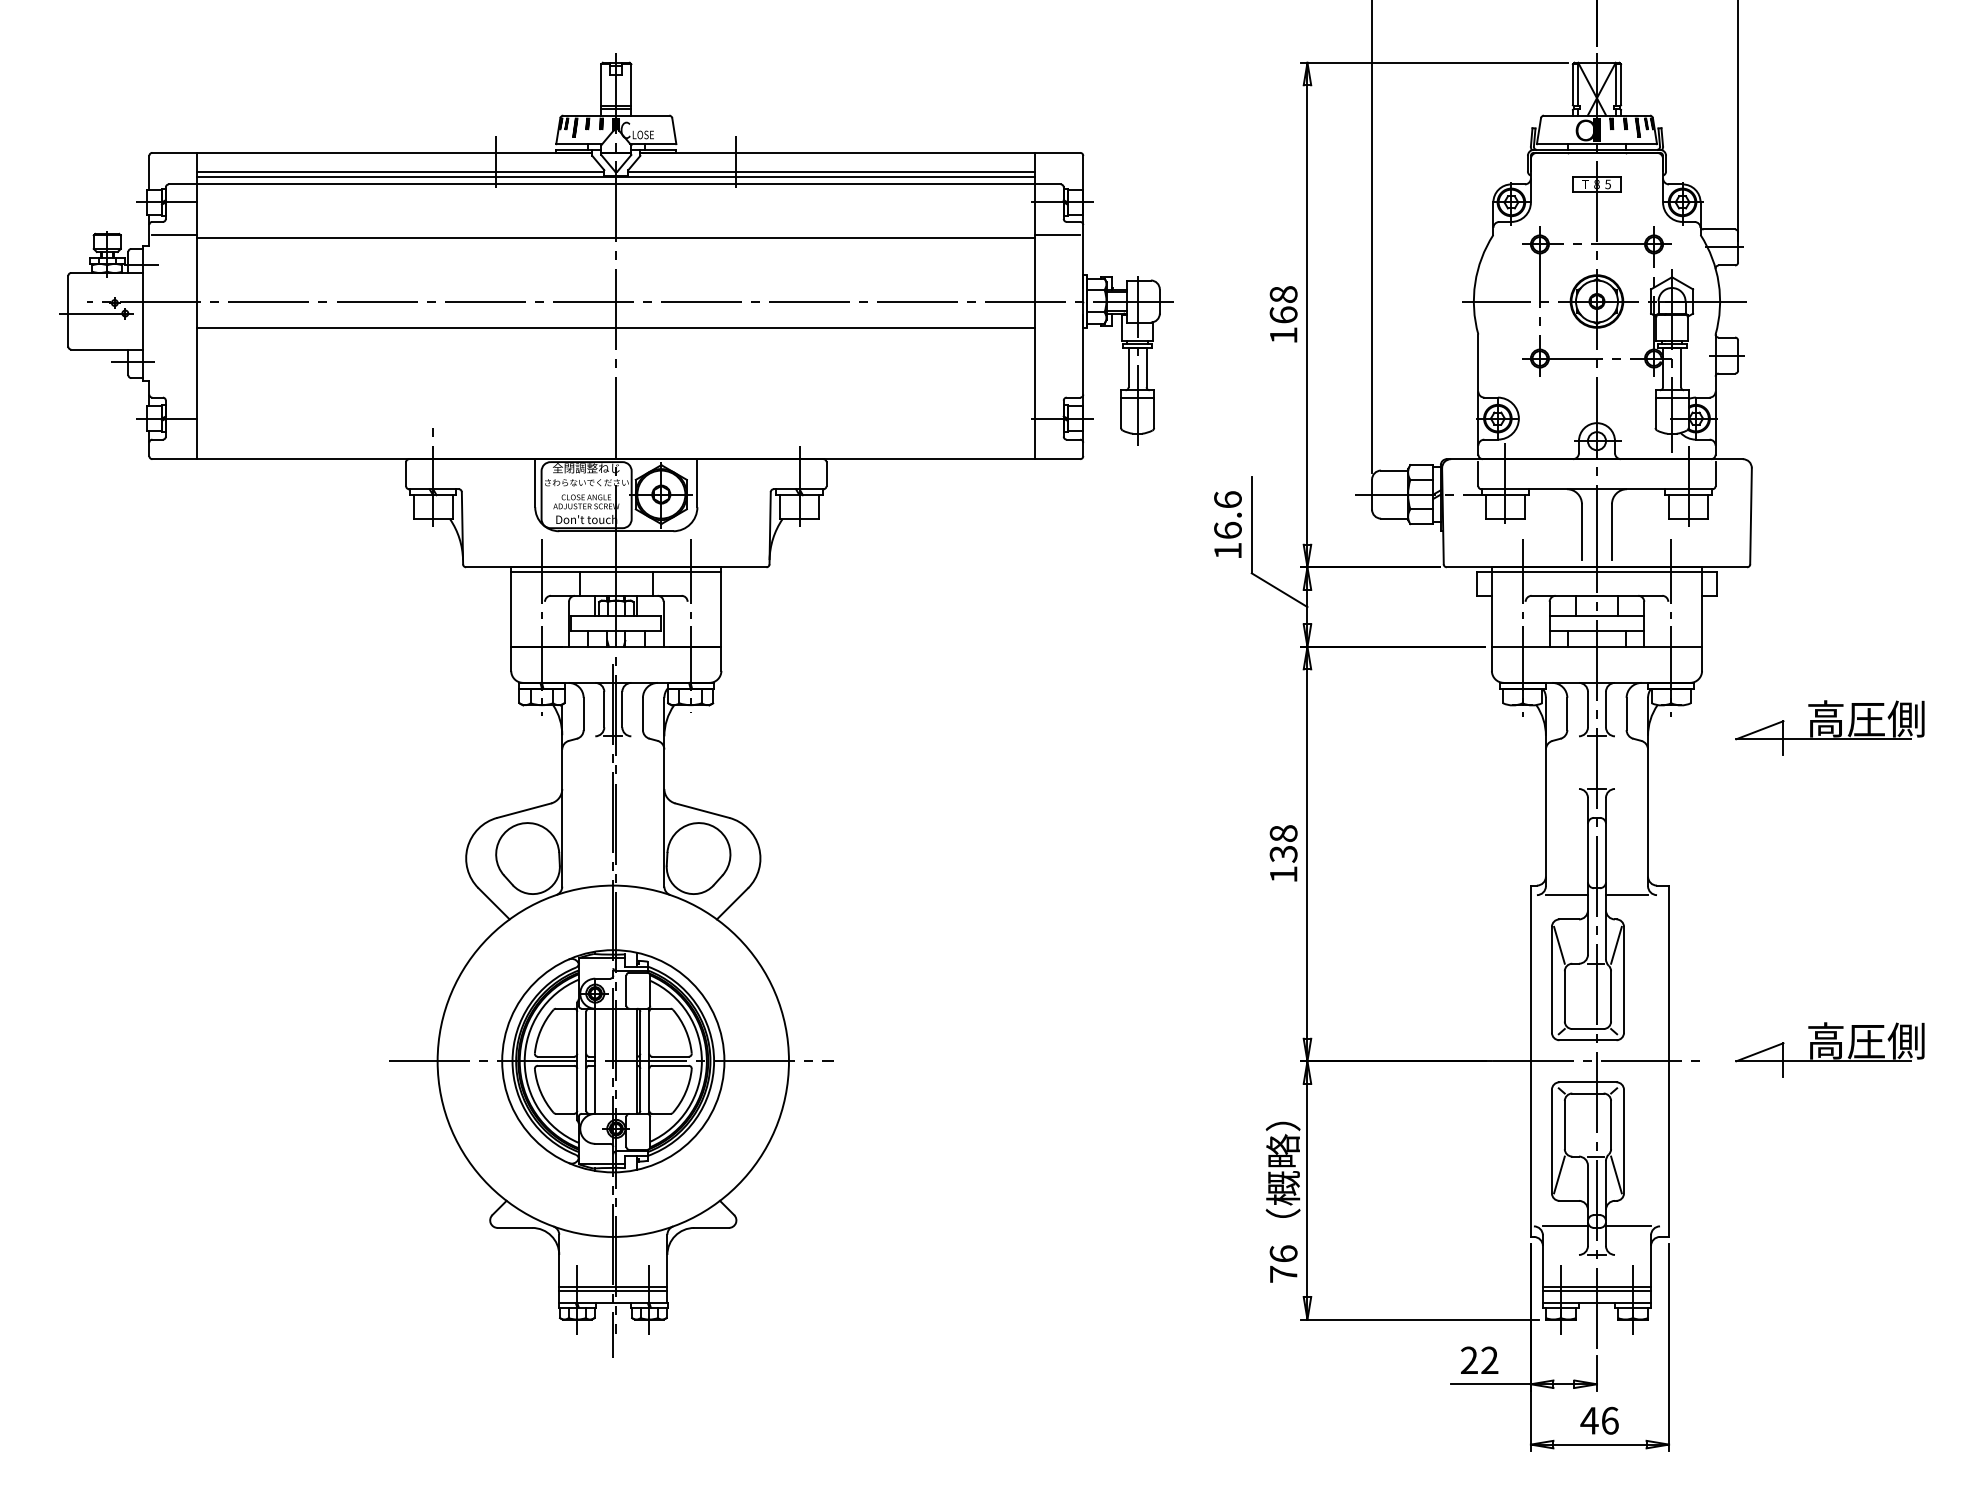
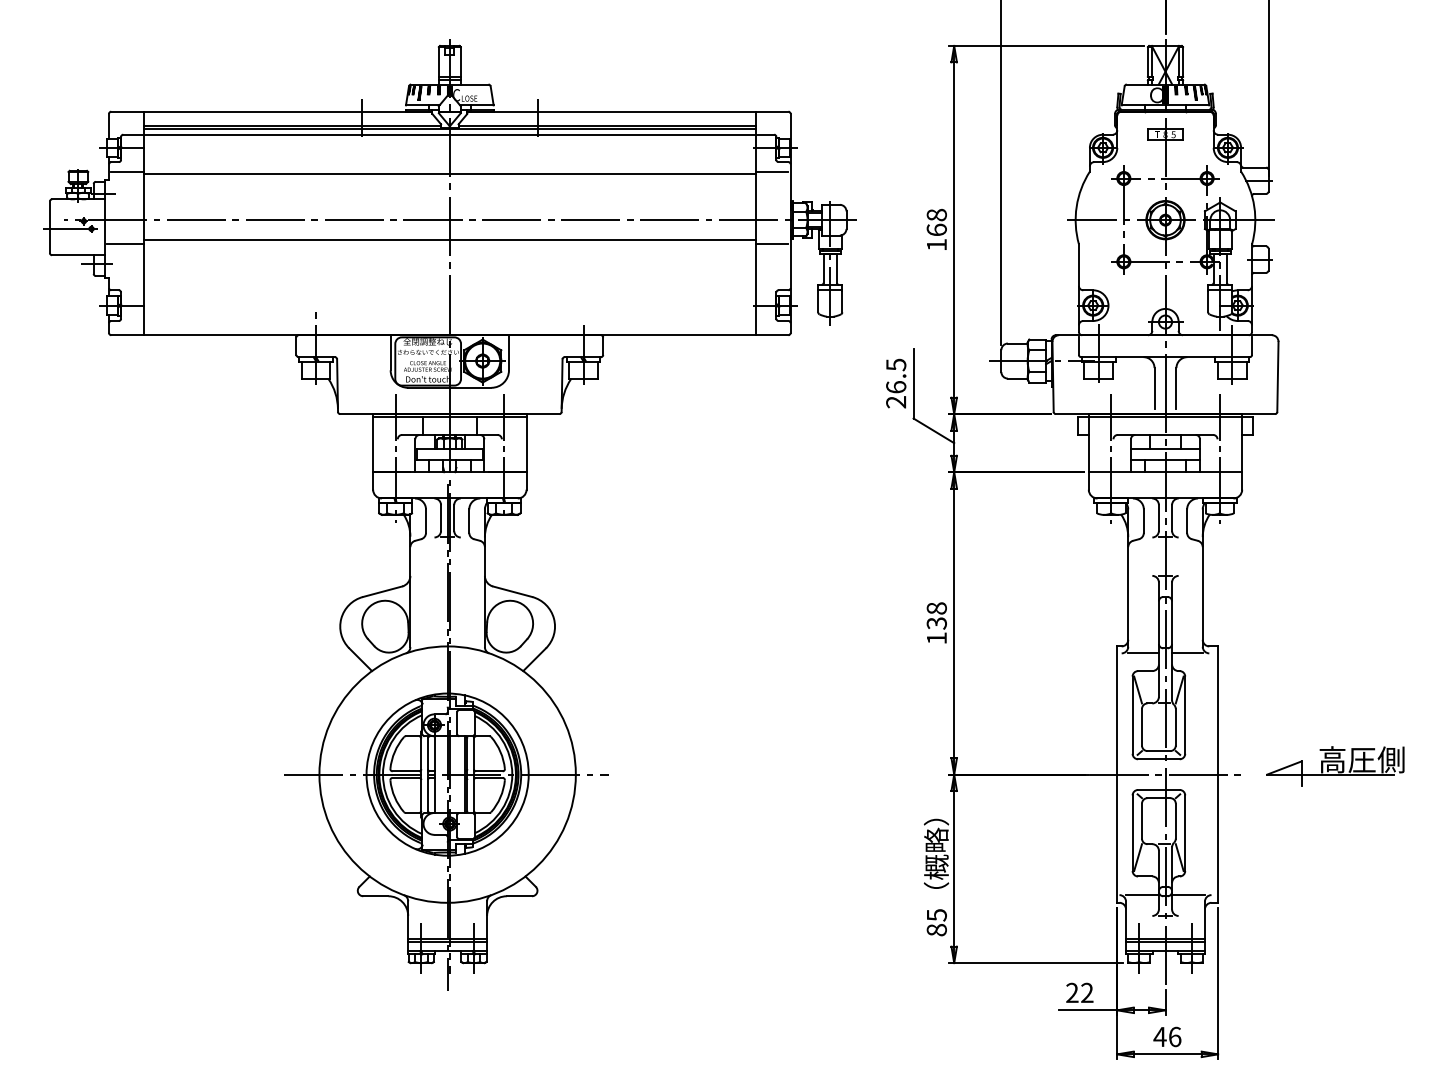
line: (171, 334) -> (125, 244), added
line: (1057, 334) -> (771, 244), added
text: (1228, 525) -> (896, 383), 16.6 -> 26.5
part: (1829, 728) -> (1335, 531), removed
text: (1283, 1263) -> (936, 922), 76 -> 85

